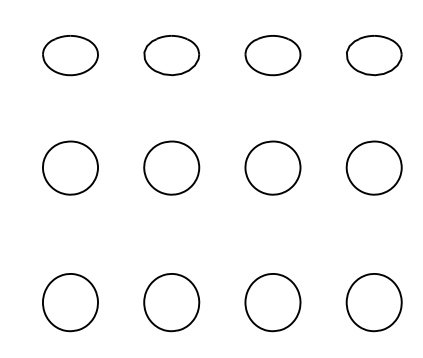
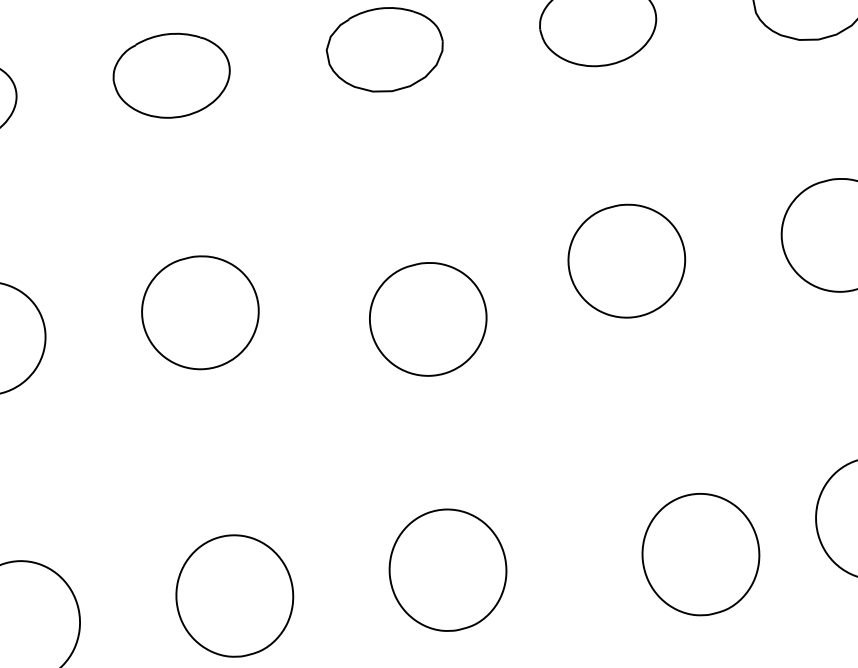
part: (171, 167) -> (427, 318), moved
part: (272, 302) -> (699, 554), moved

